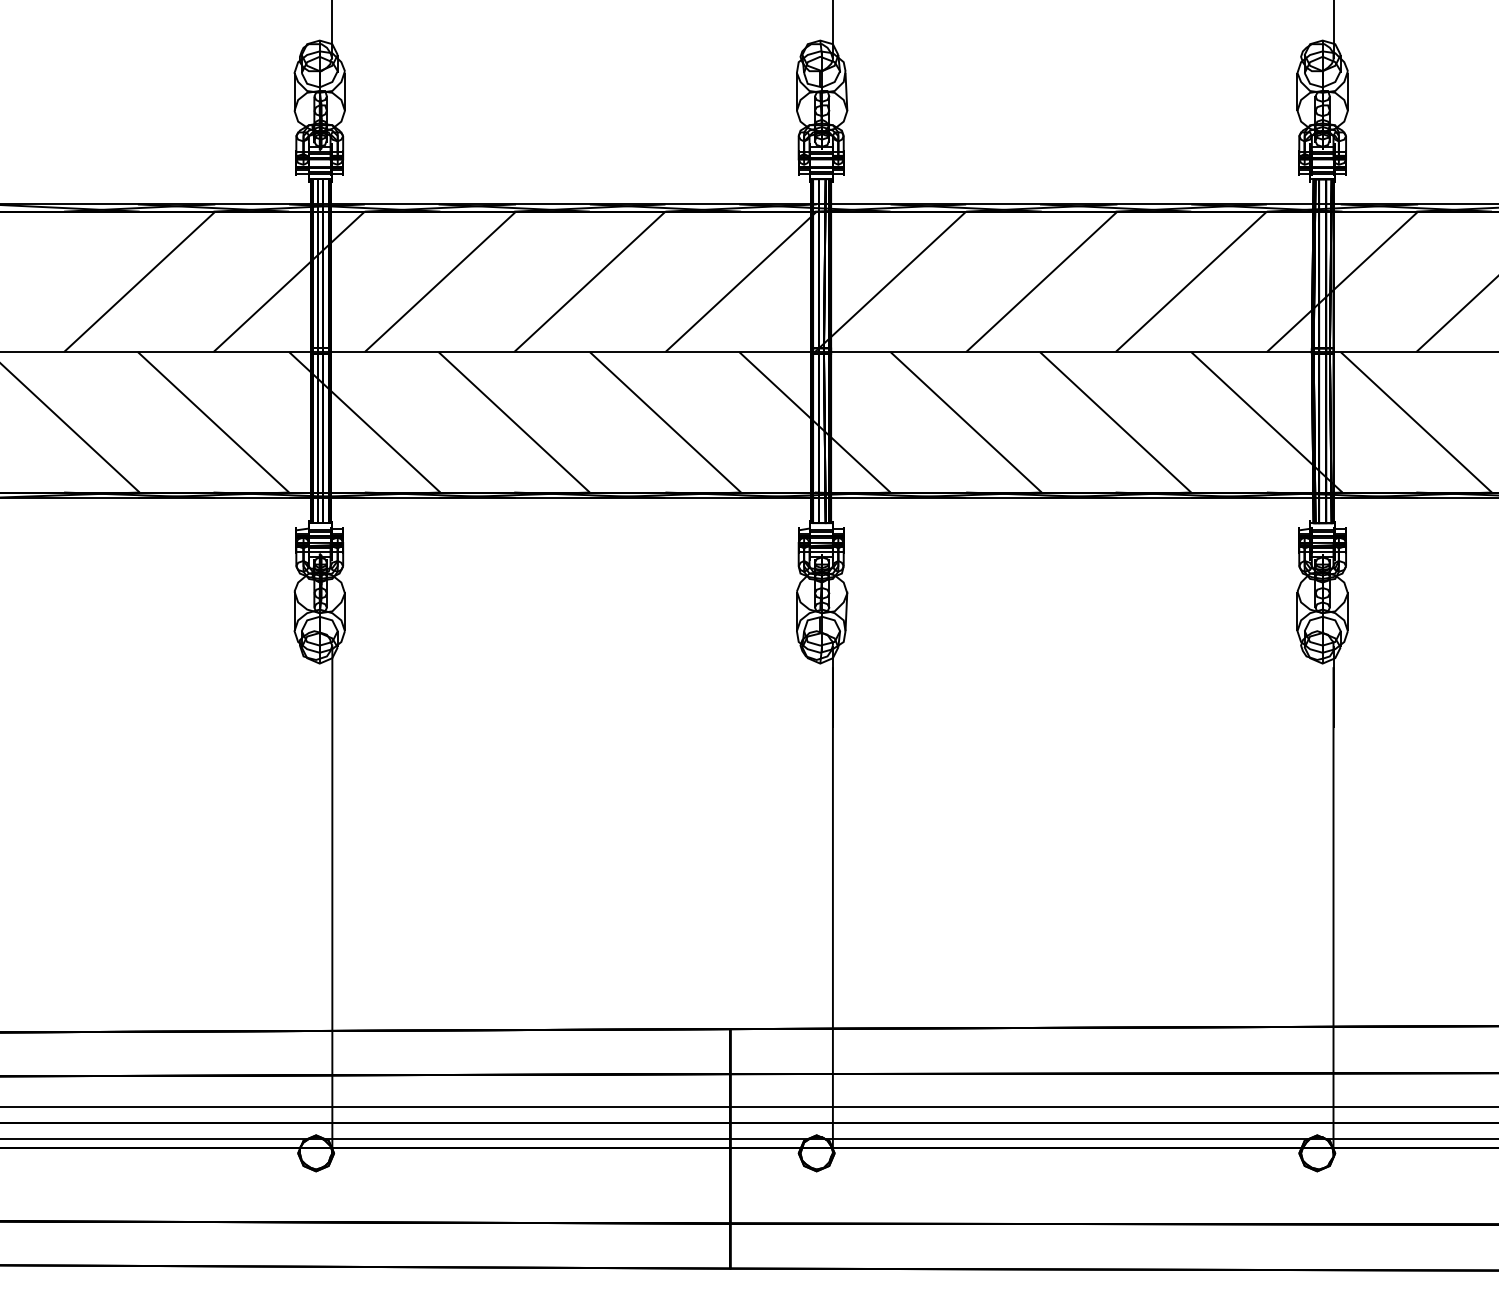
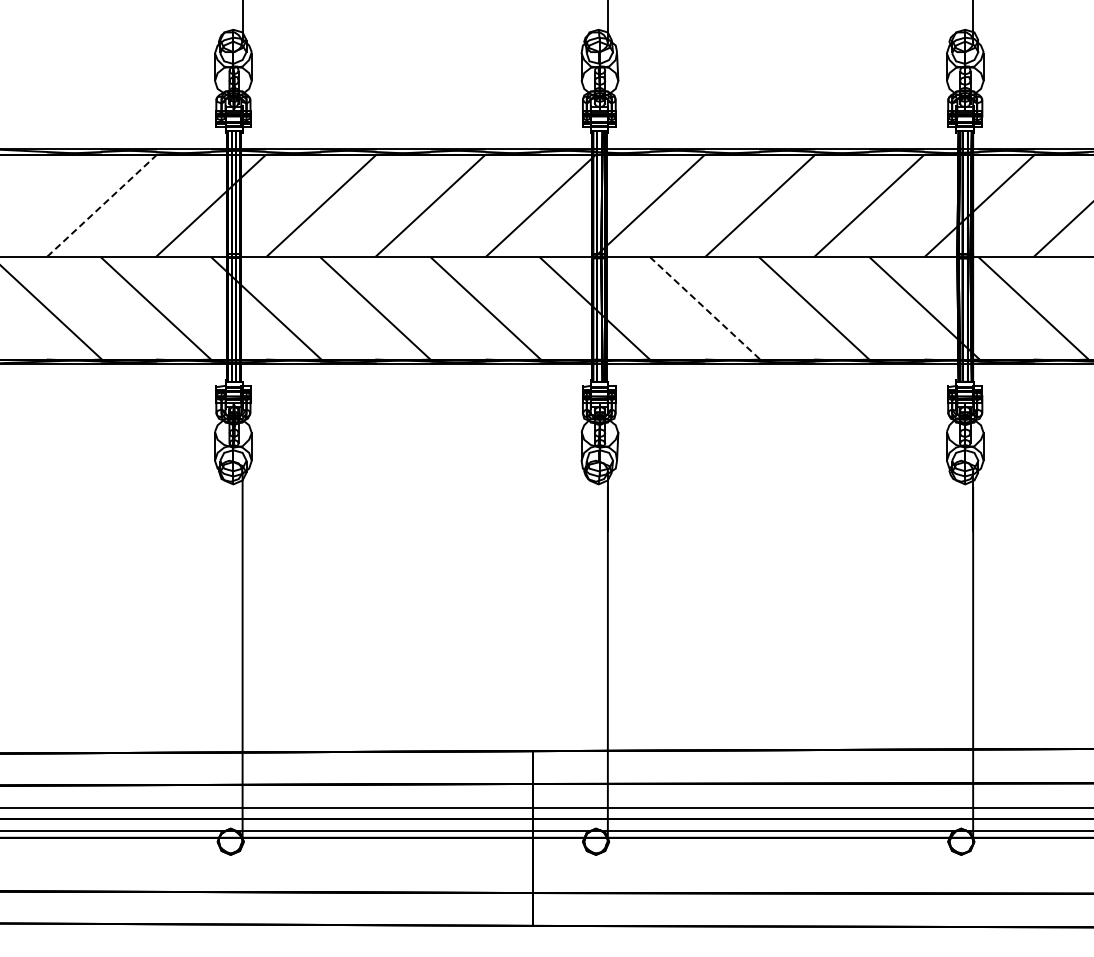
line: (138, 282) -> (101, 206), solid -> dashed
line: (966, 422) -> (705, 308), solid -> dashed

